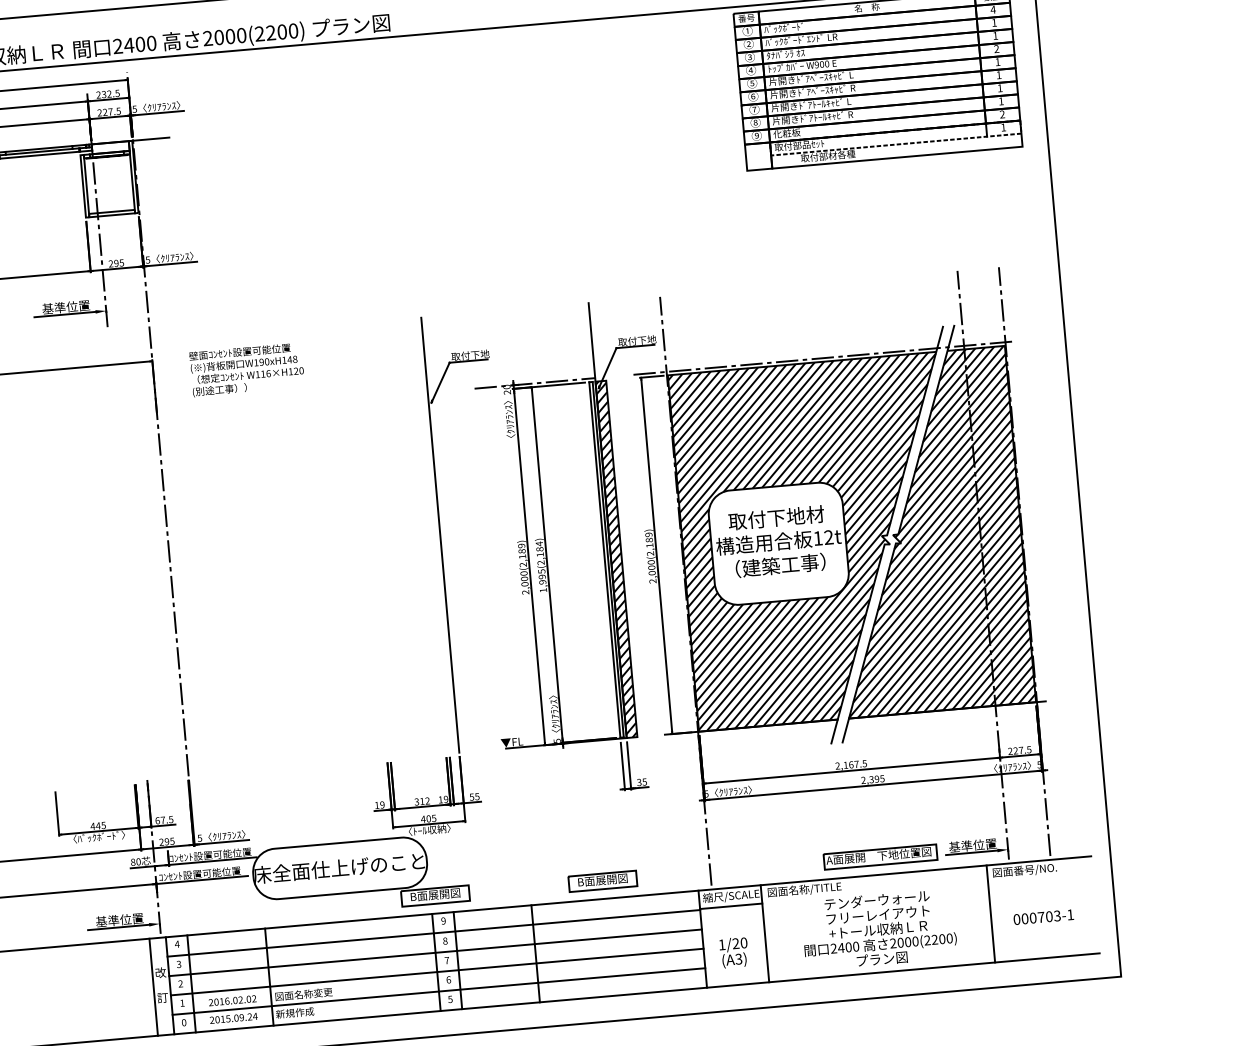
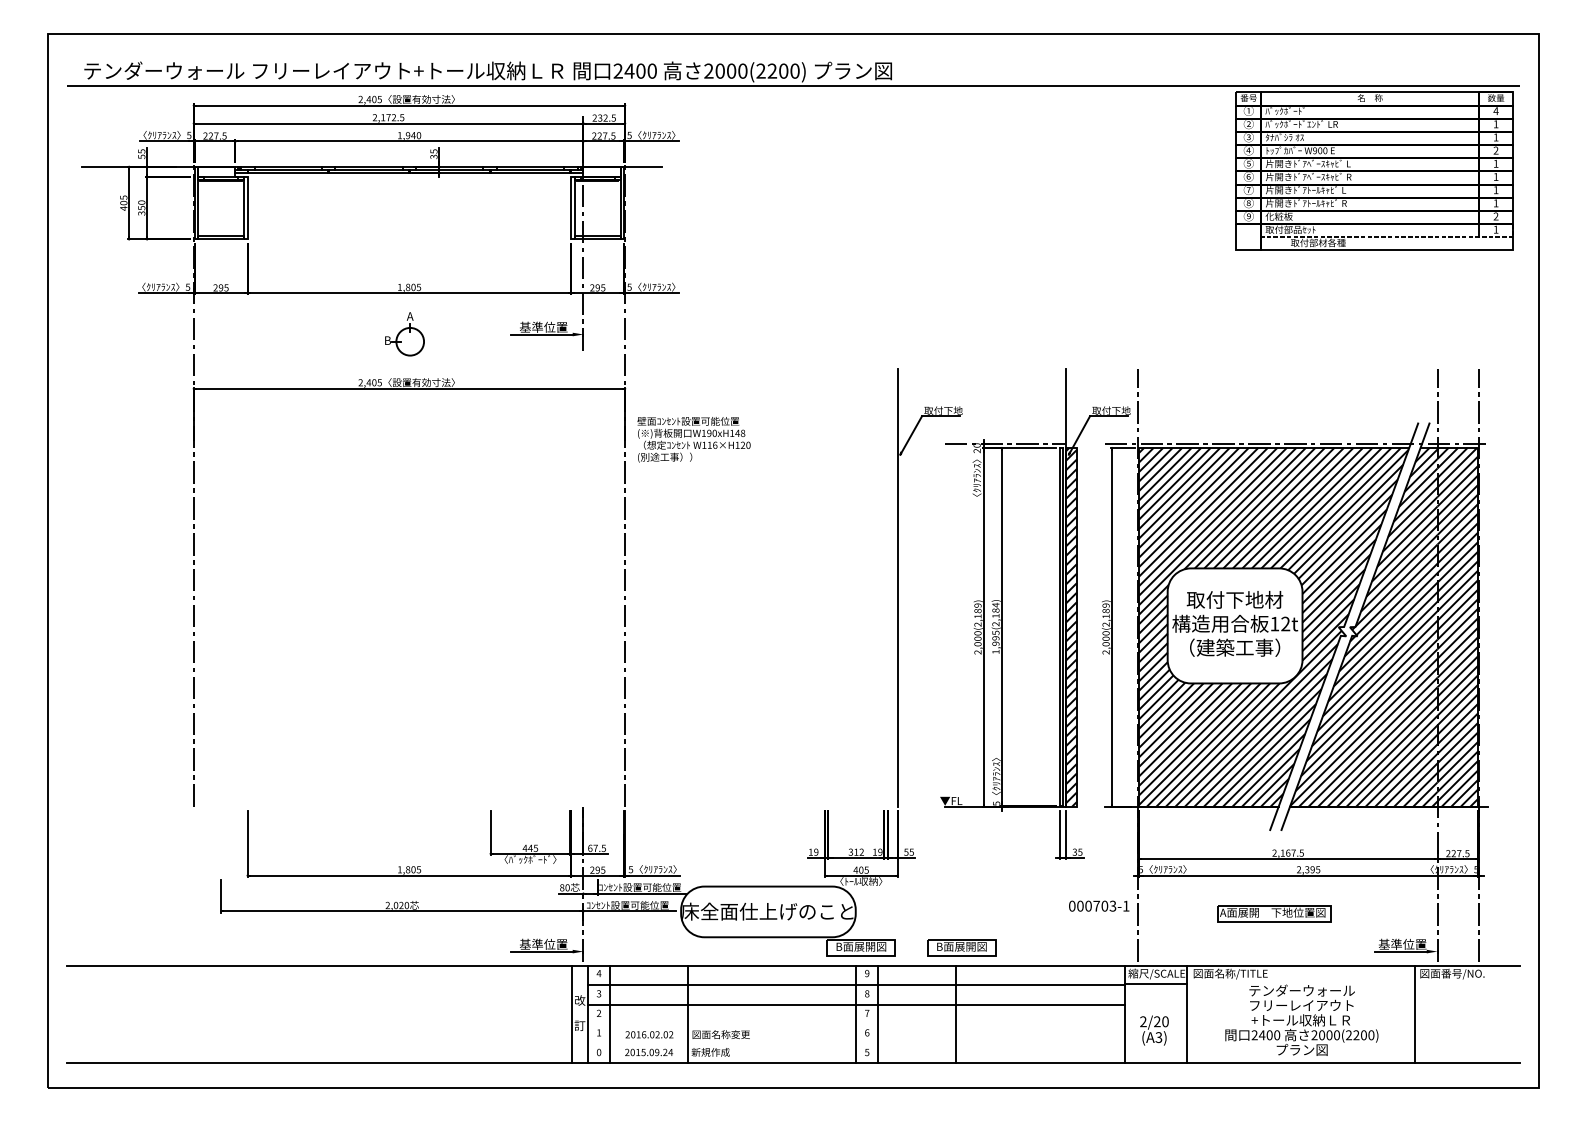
text: (246, 369) -> (693, 439), moved
part: (880, 856) -> (1274, 913), moved
part: (602, 881) -> (961, 947), moved
text: (1043, 916) -> (1099, 905), moved
text: (722, 944) -> (1143, 1021), 1/20 -> 2/20
line: (437, 972) -> (856, 1024), removed
line: (439, 991) -> (856, 1043), removed

